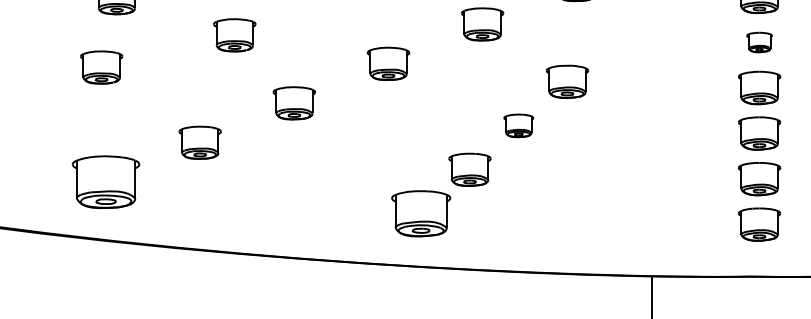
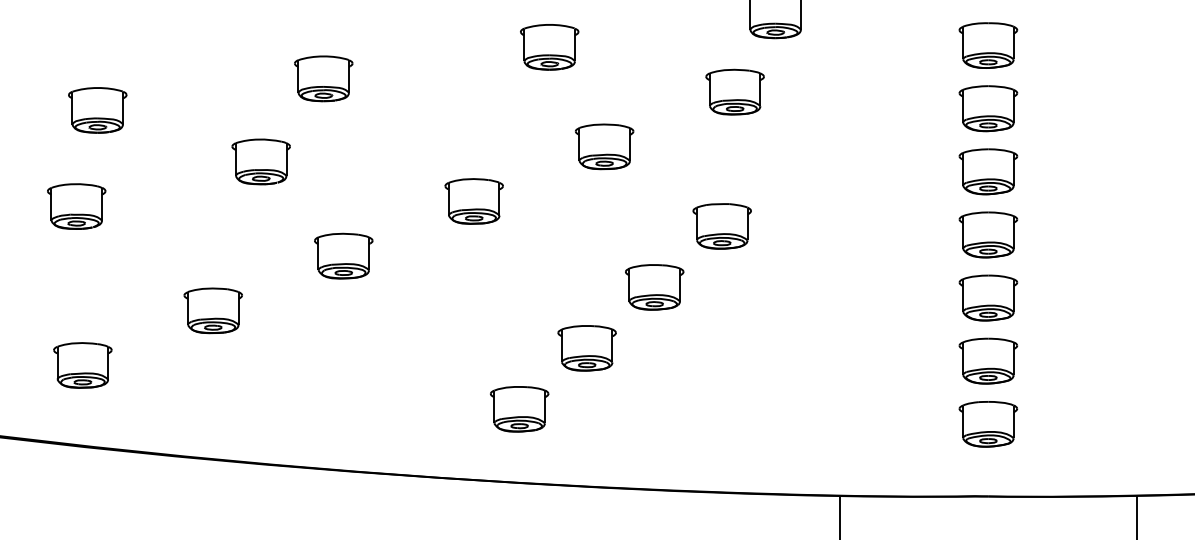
part: (759, 42) -> (988, 171), size x1.67
part: (518, 125) -> (654, 287), size x1.43
part: (105, 182) -> (82, 365), size x0.62
part: (421, 213) -> (519, 409), size x0.71

